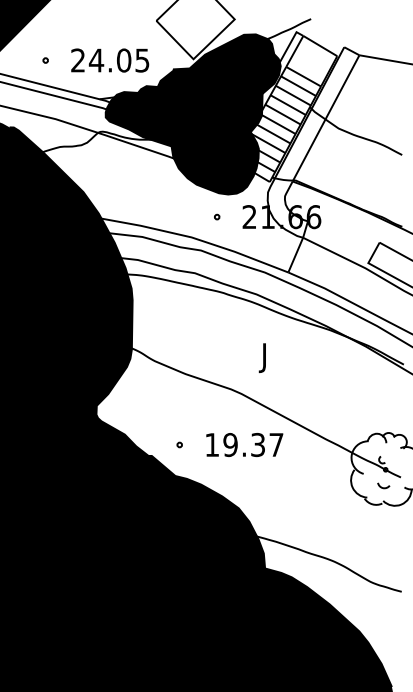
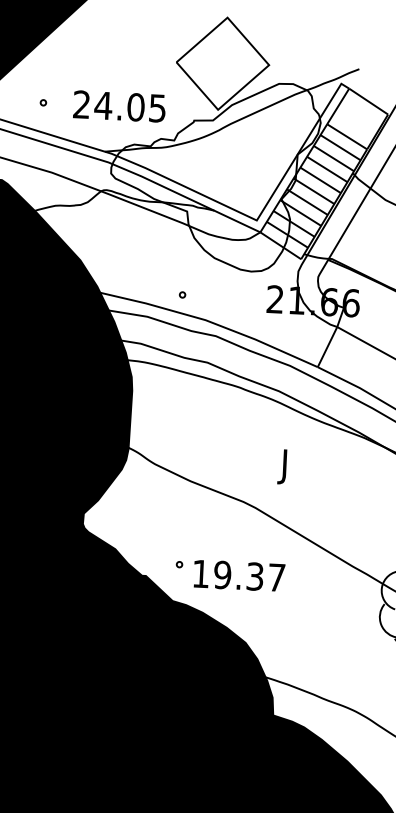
fill: (192, 114) -> (213, 175), removed
part: (217, 216) -> (183, 294), moved
text: (244, 445) -> (239, 576), moved

